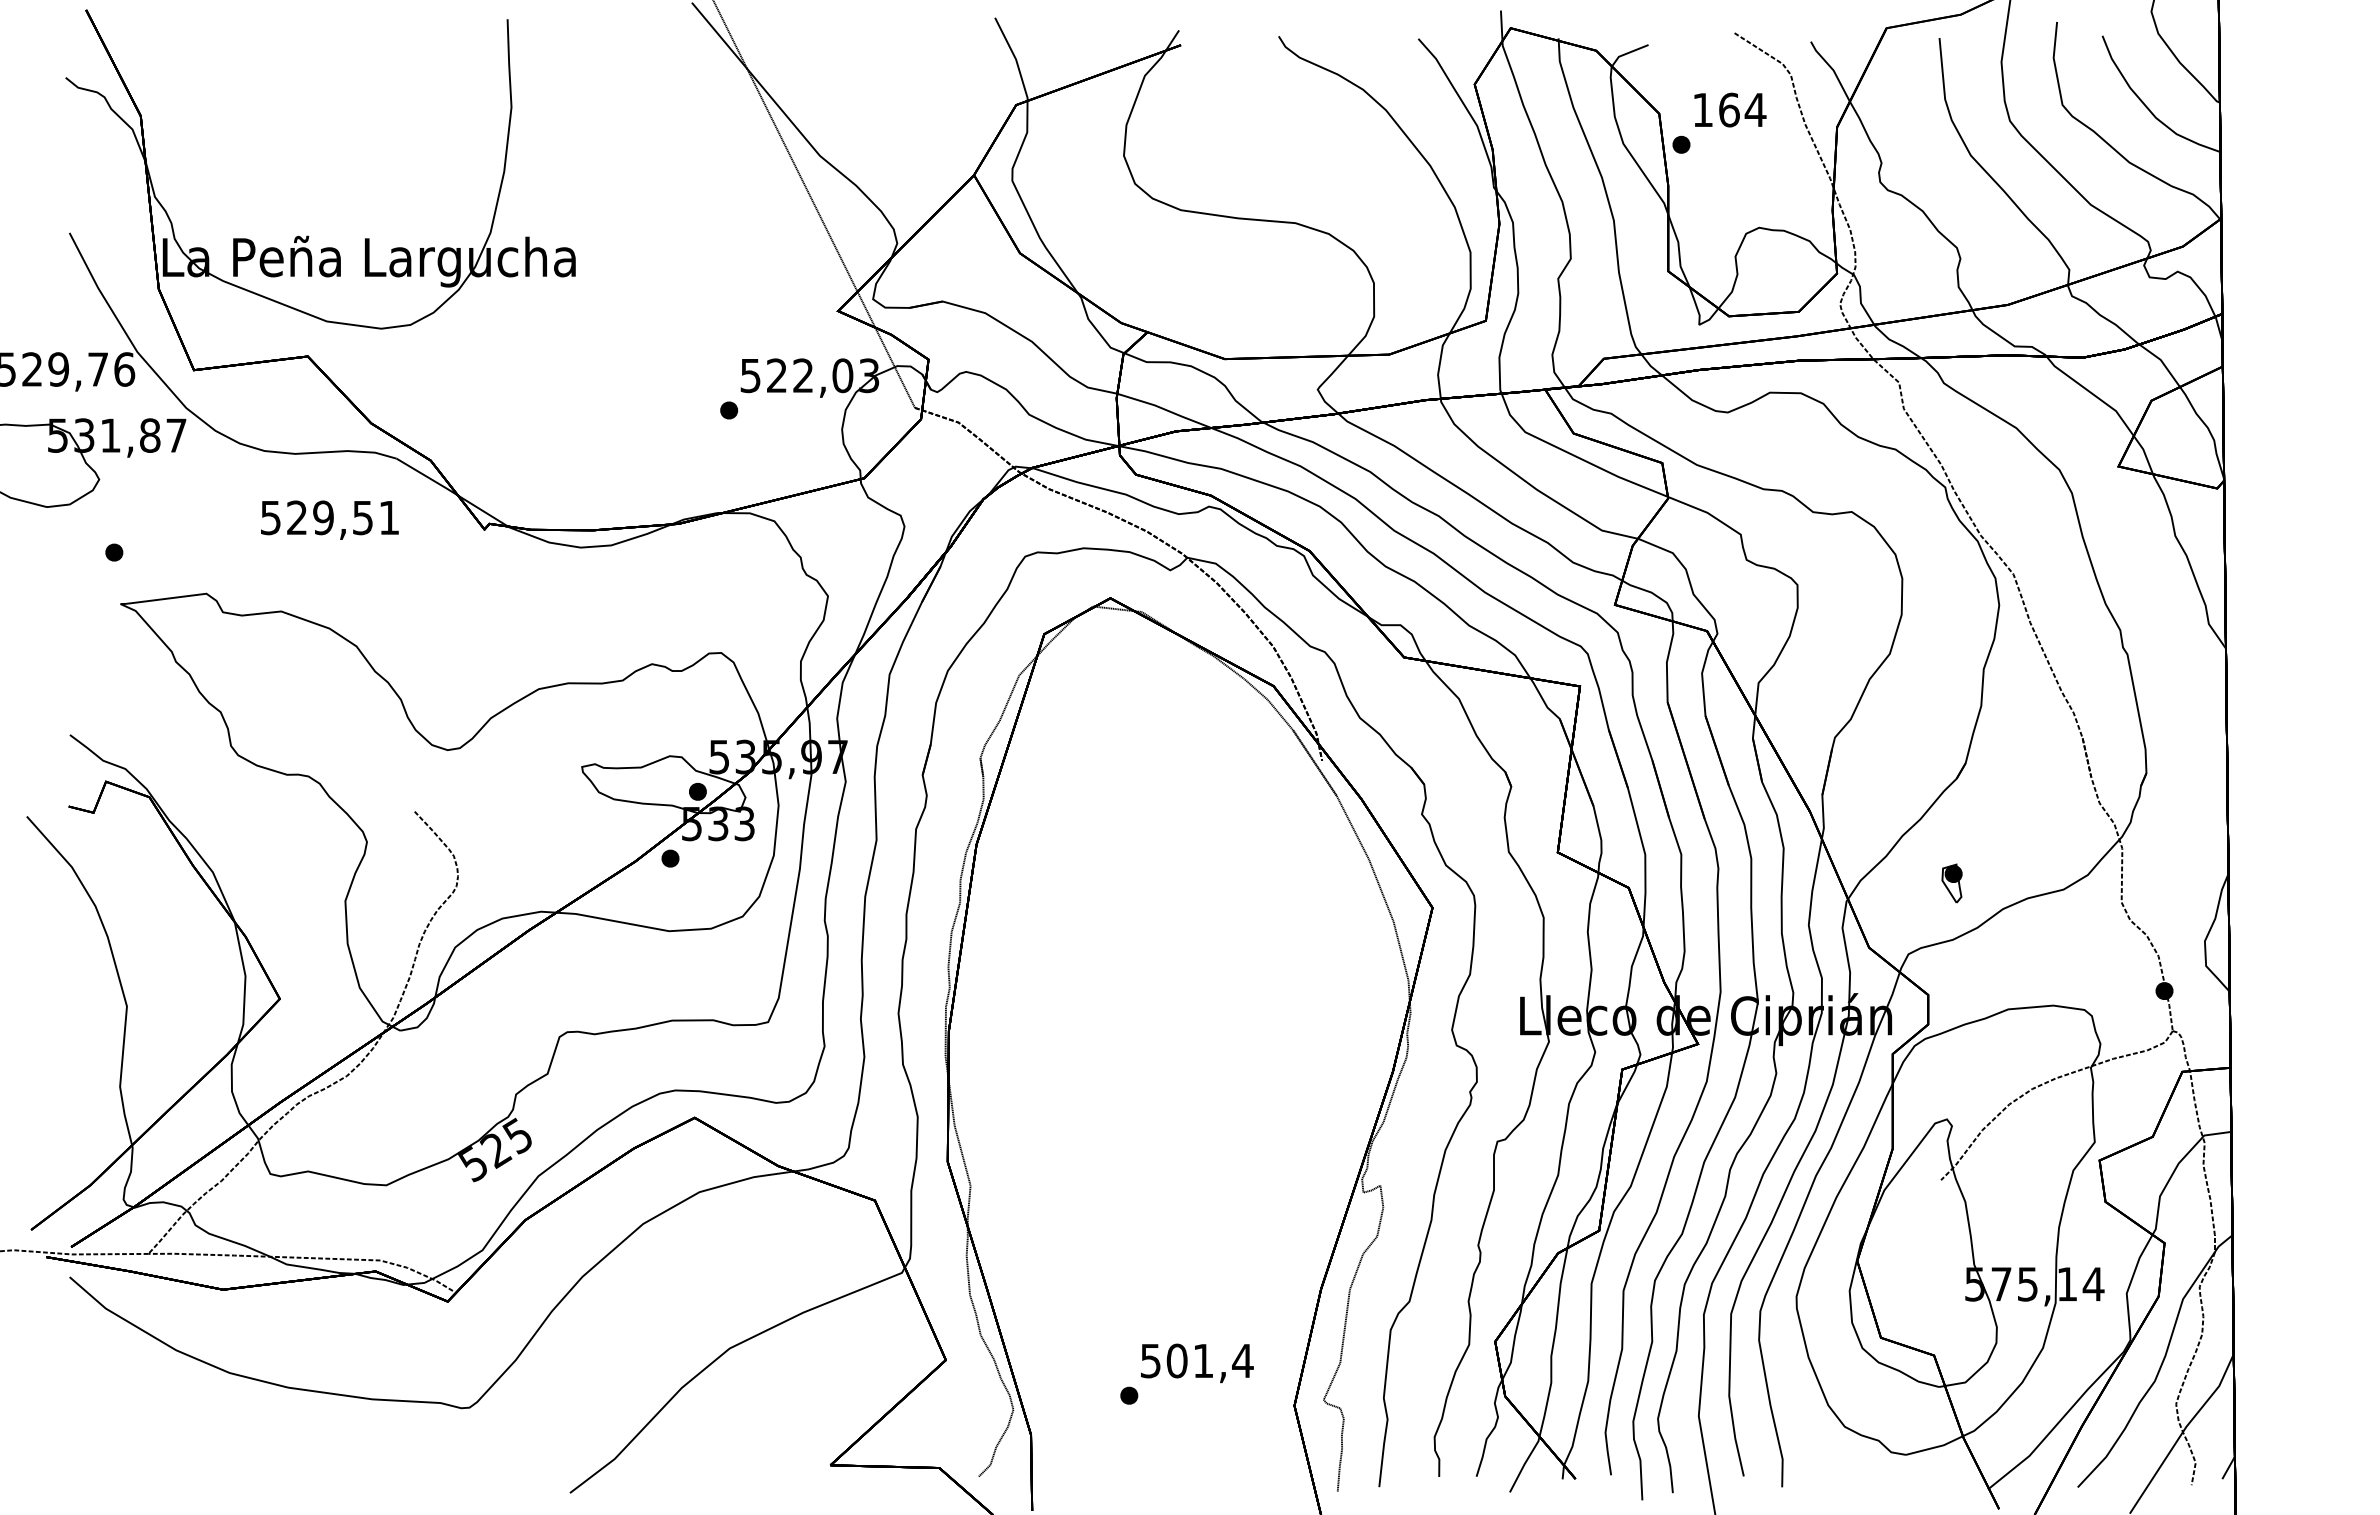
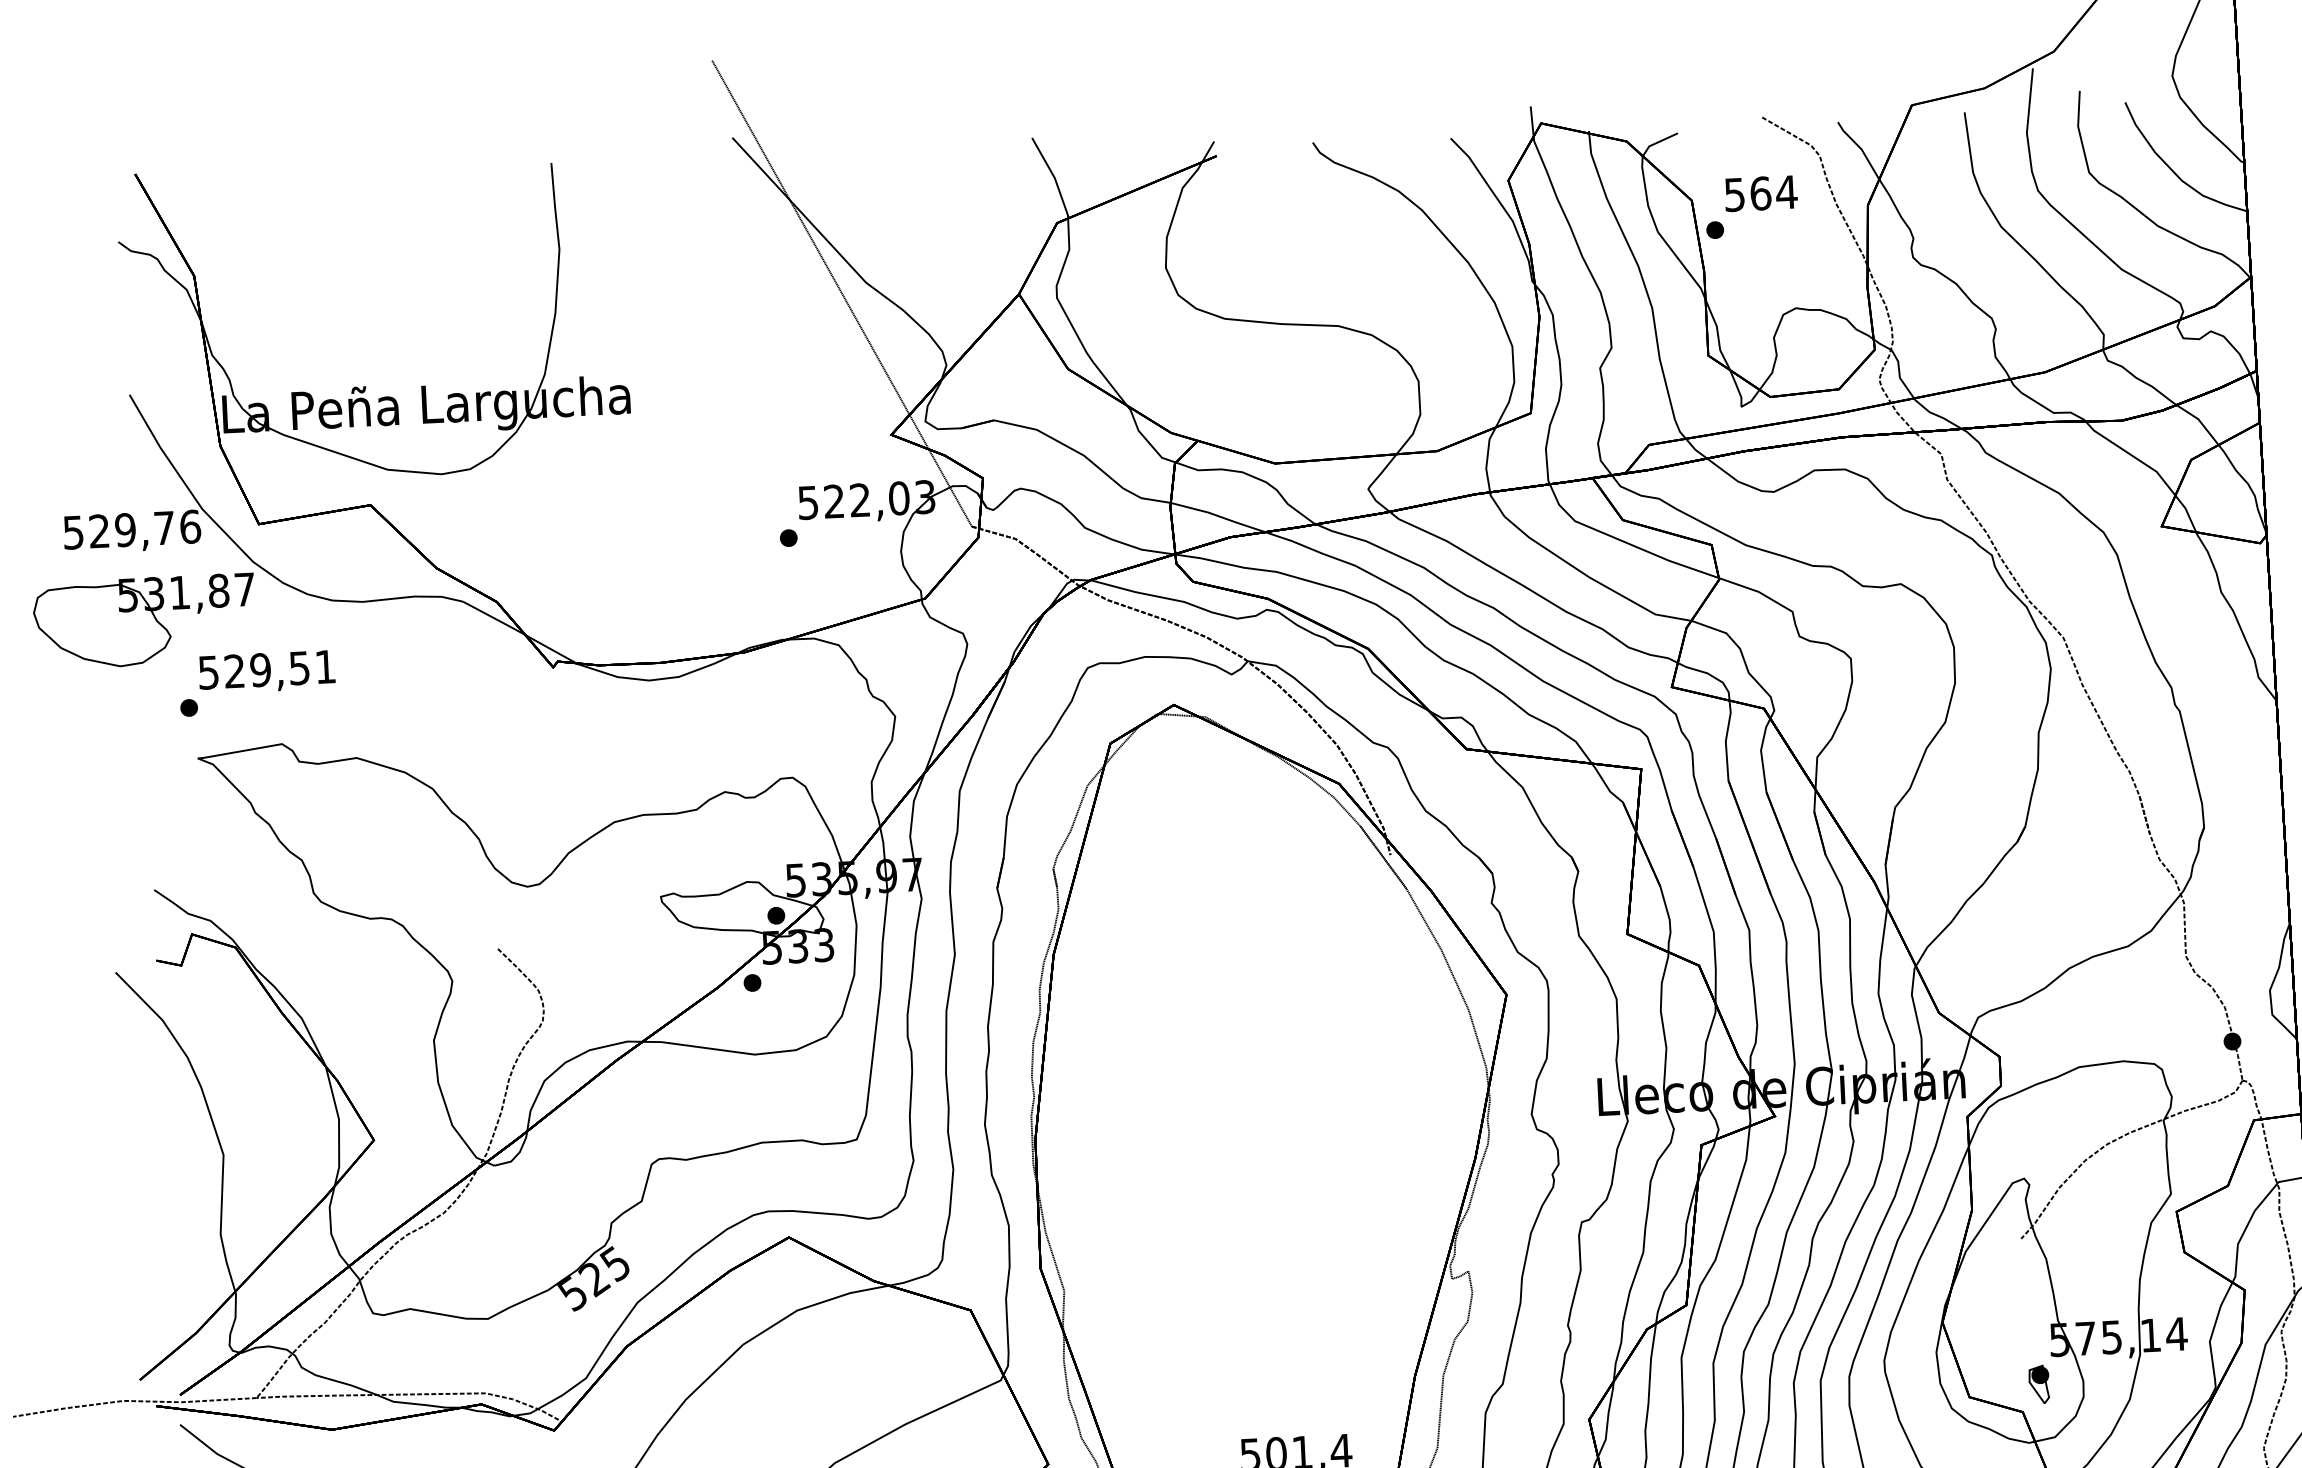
text: (1702, 110) -> (1734, 195), 164 -> 564
text: (329, 519) -> (266, 671), moved
part: (1951, 883) -> (2038, 1384), moved

